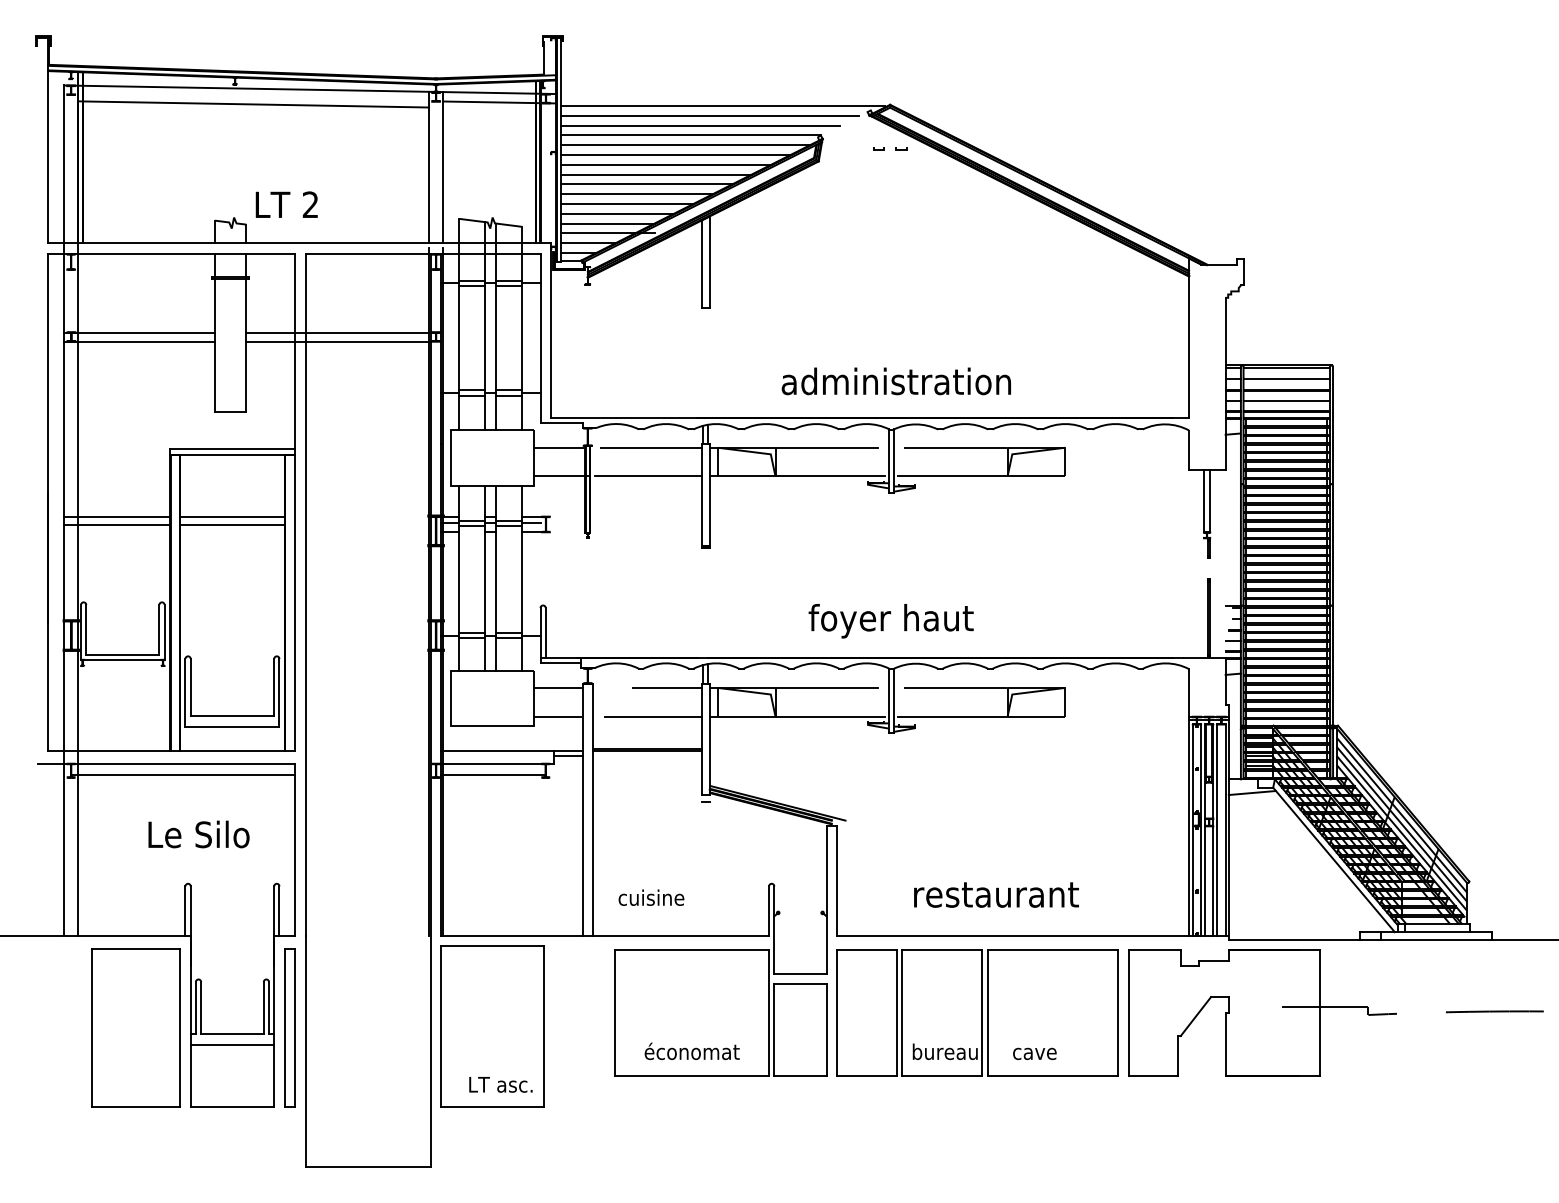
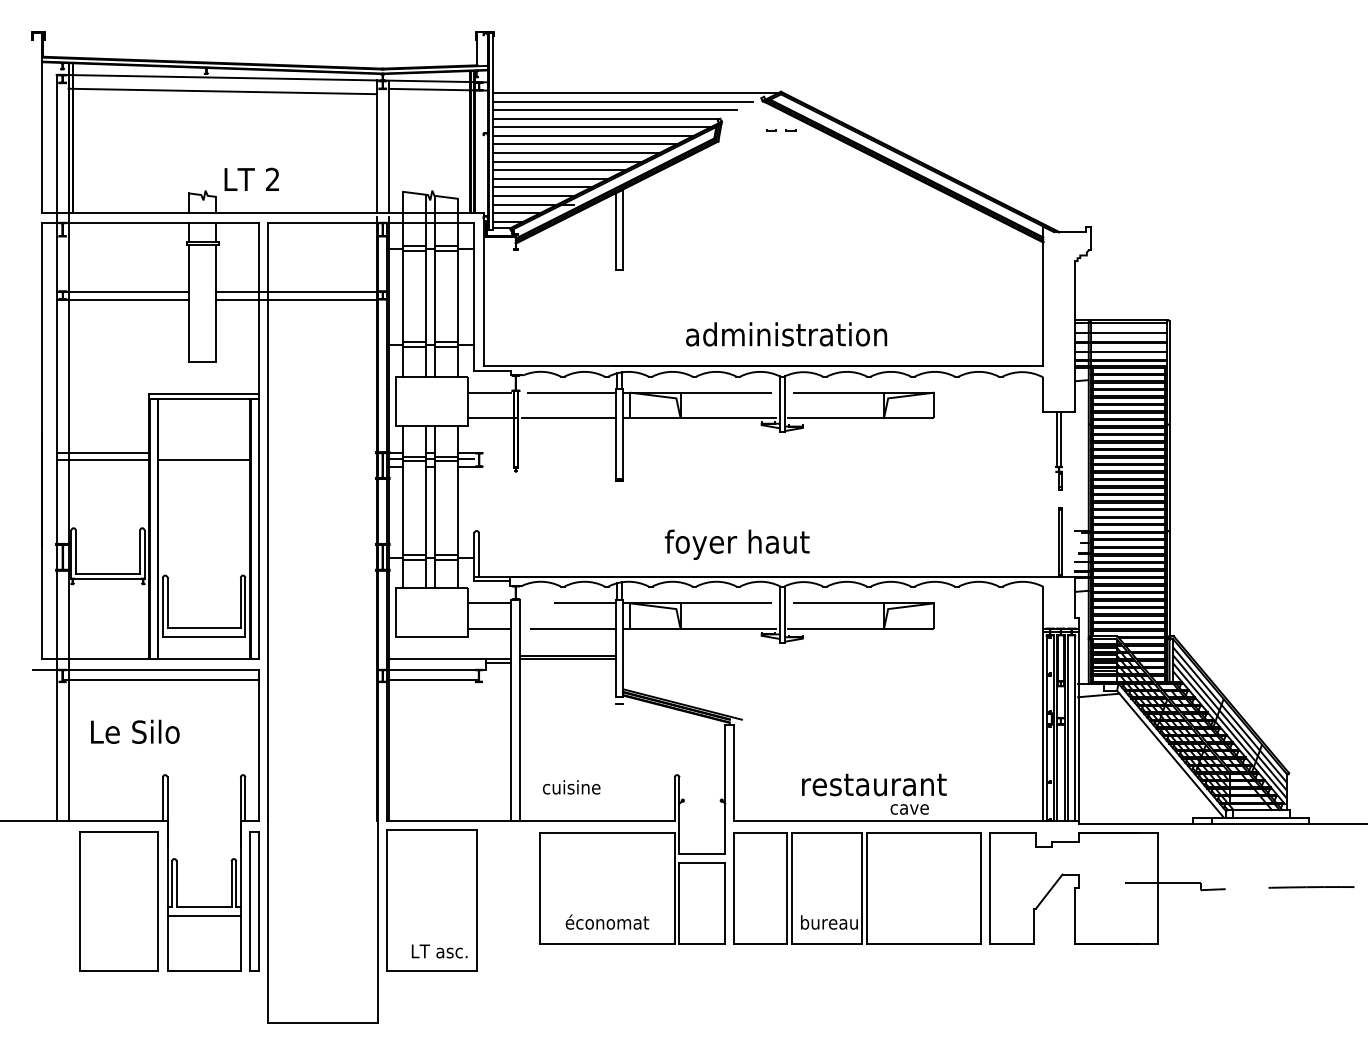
line: (232, 516) -> (204, 452), removed
text: (890, 621) -> (736, 545), moved
text: (198, 834) -> (134, 731), moved
text: (1034, 1053) -> (909, 809), moved

